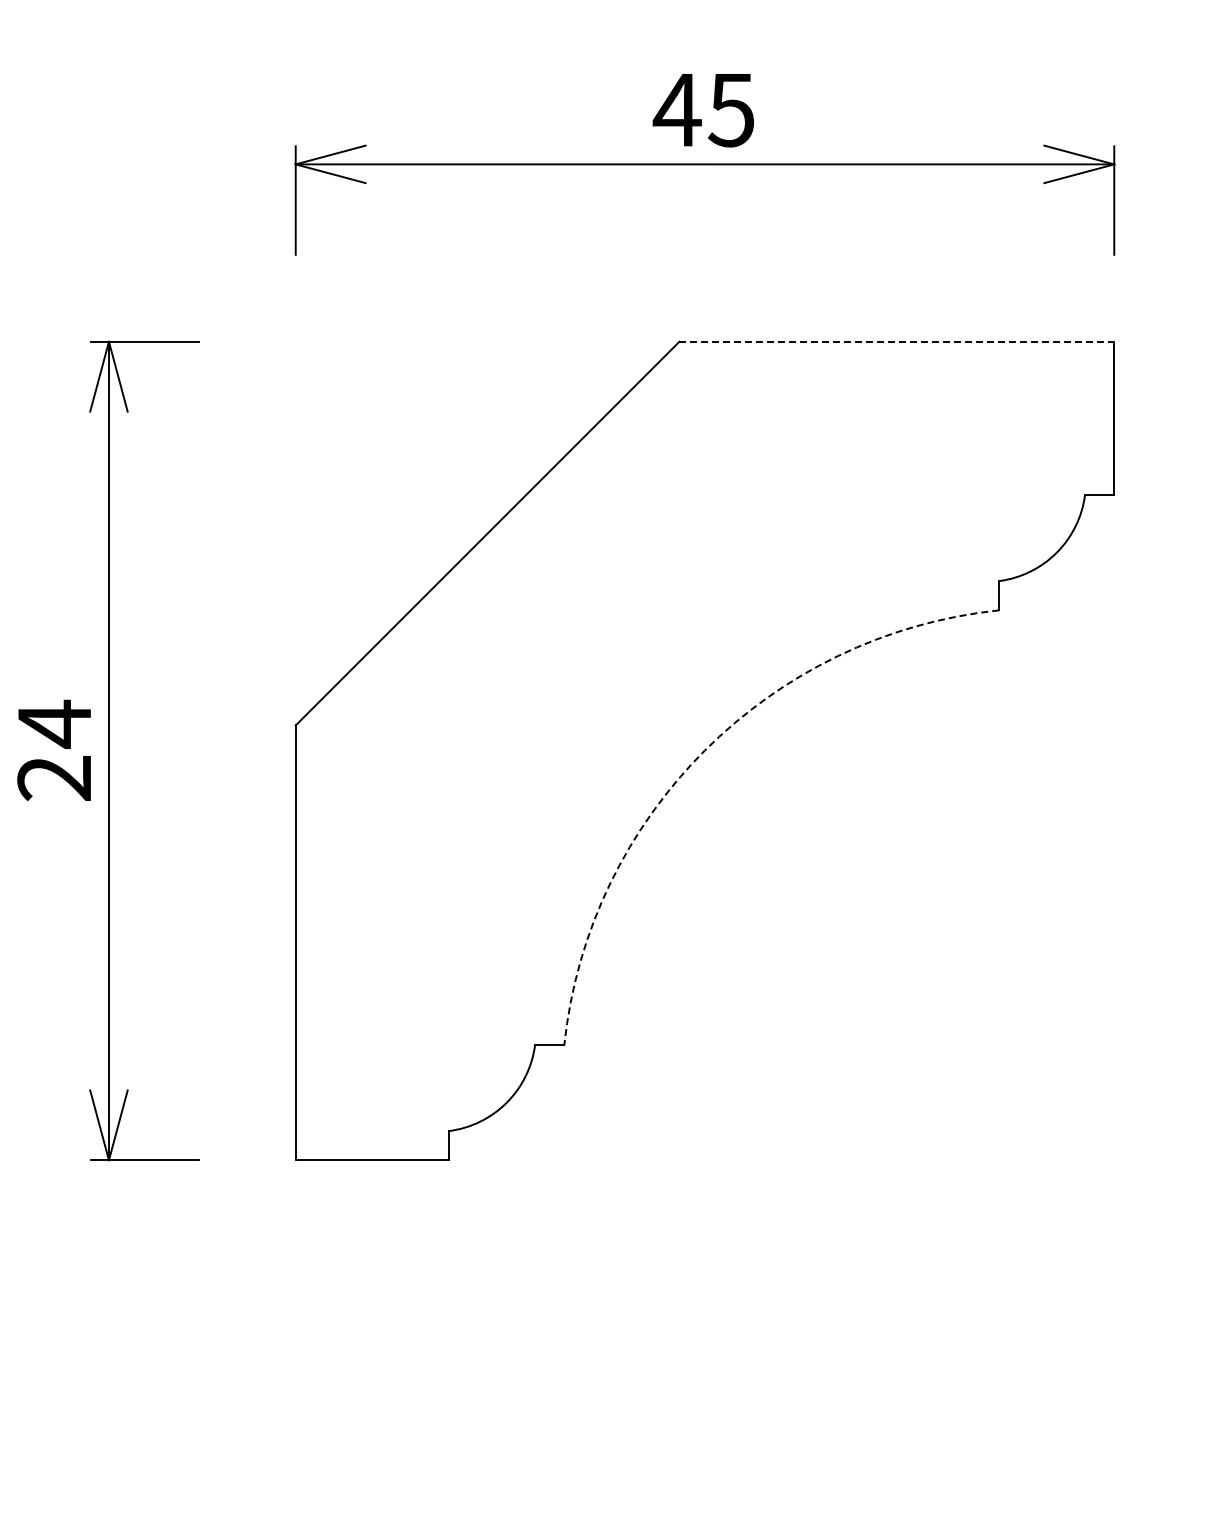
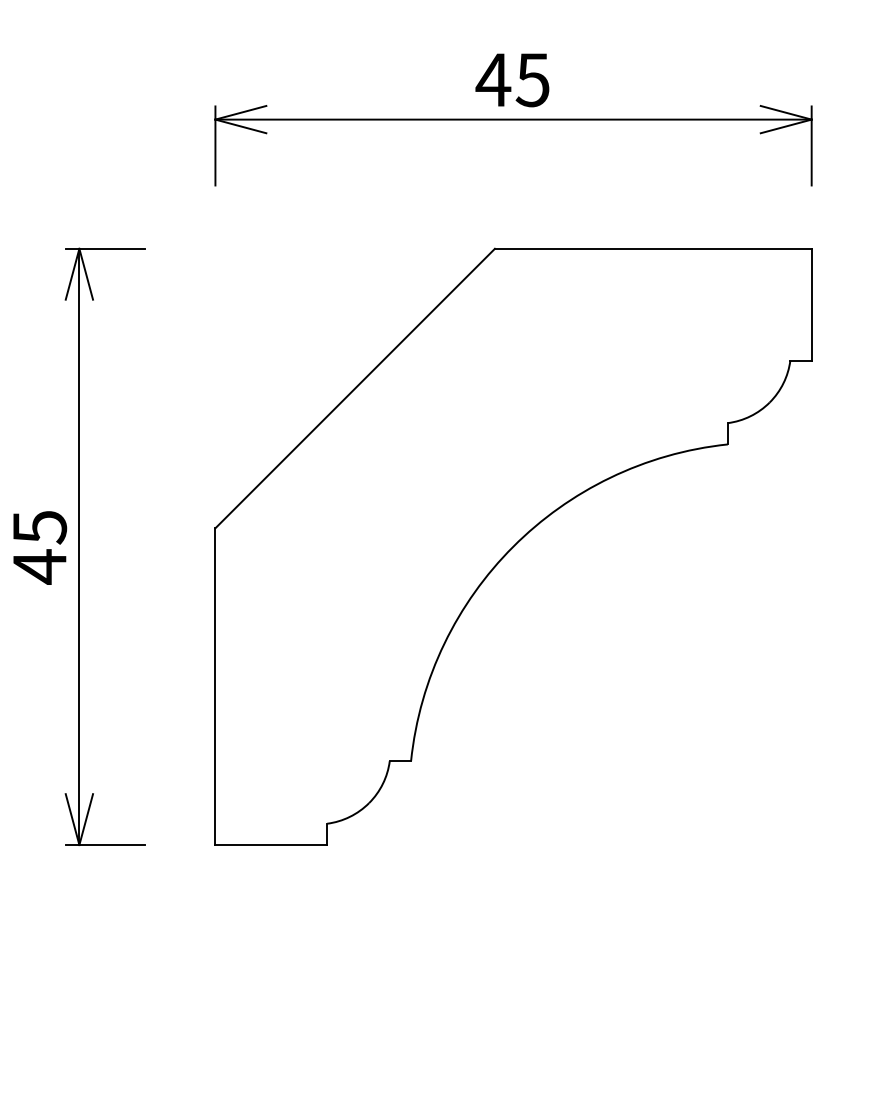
line: (897, 341) -> (653, 248), dashed -> solid
arc: (704, 750) -> (513, 546), dashed -> solid
text: (54, 751) -> (39, 547), 24 -> 45

